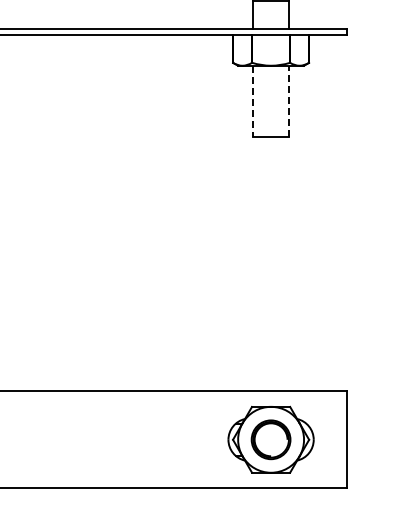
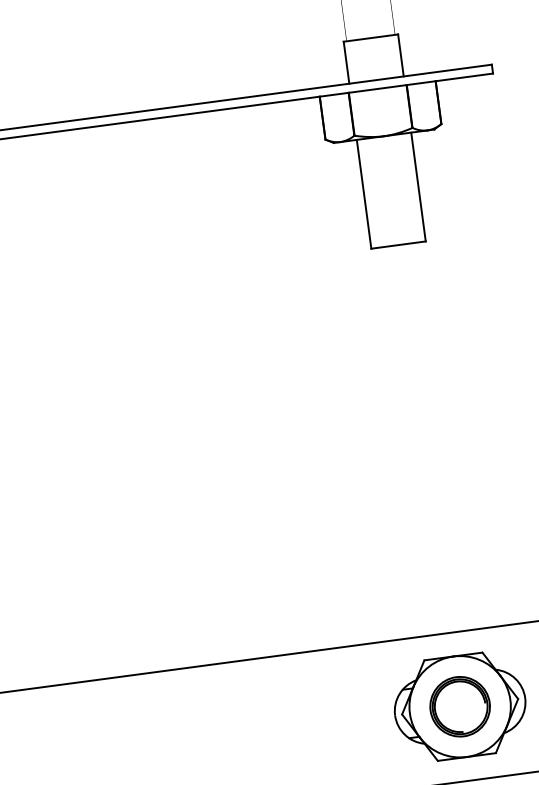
line: (253, 101) -> (364, 194), dashed -> solid
line: (288, 101) -> (417, 187), dashed -> solid

